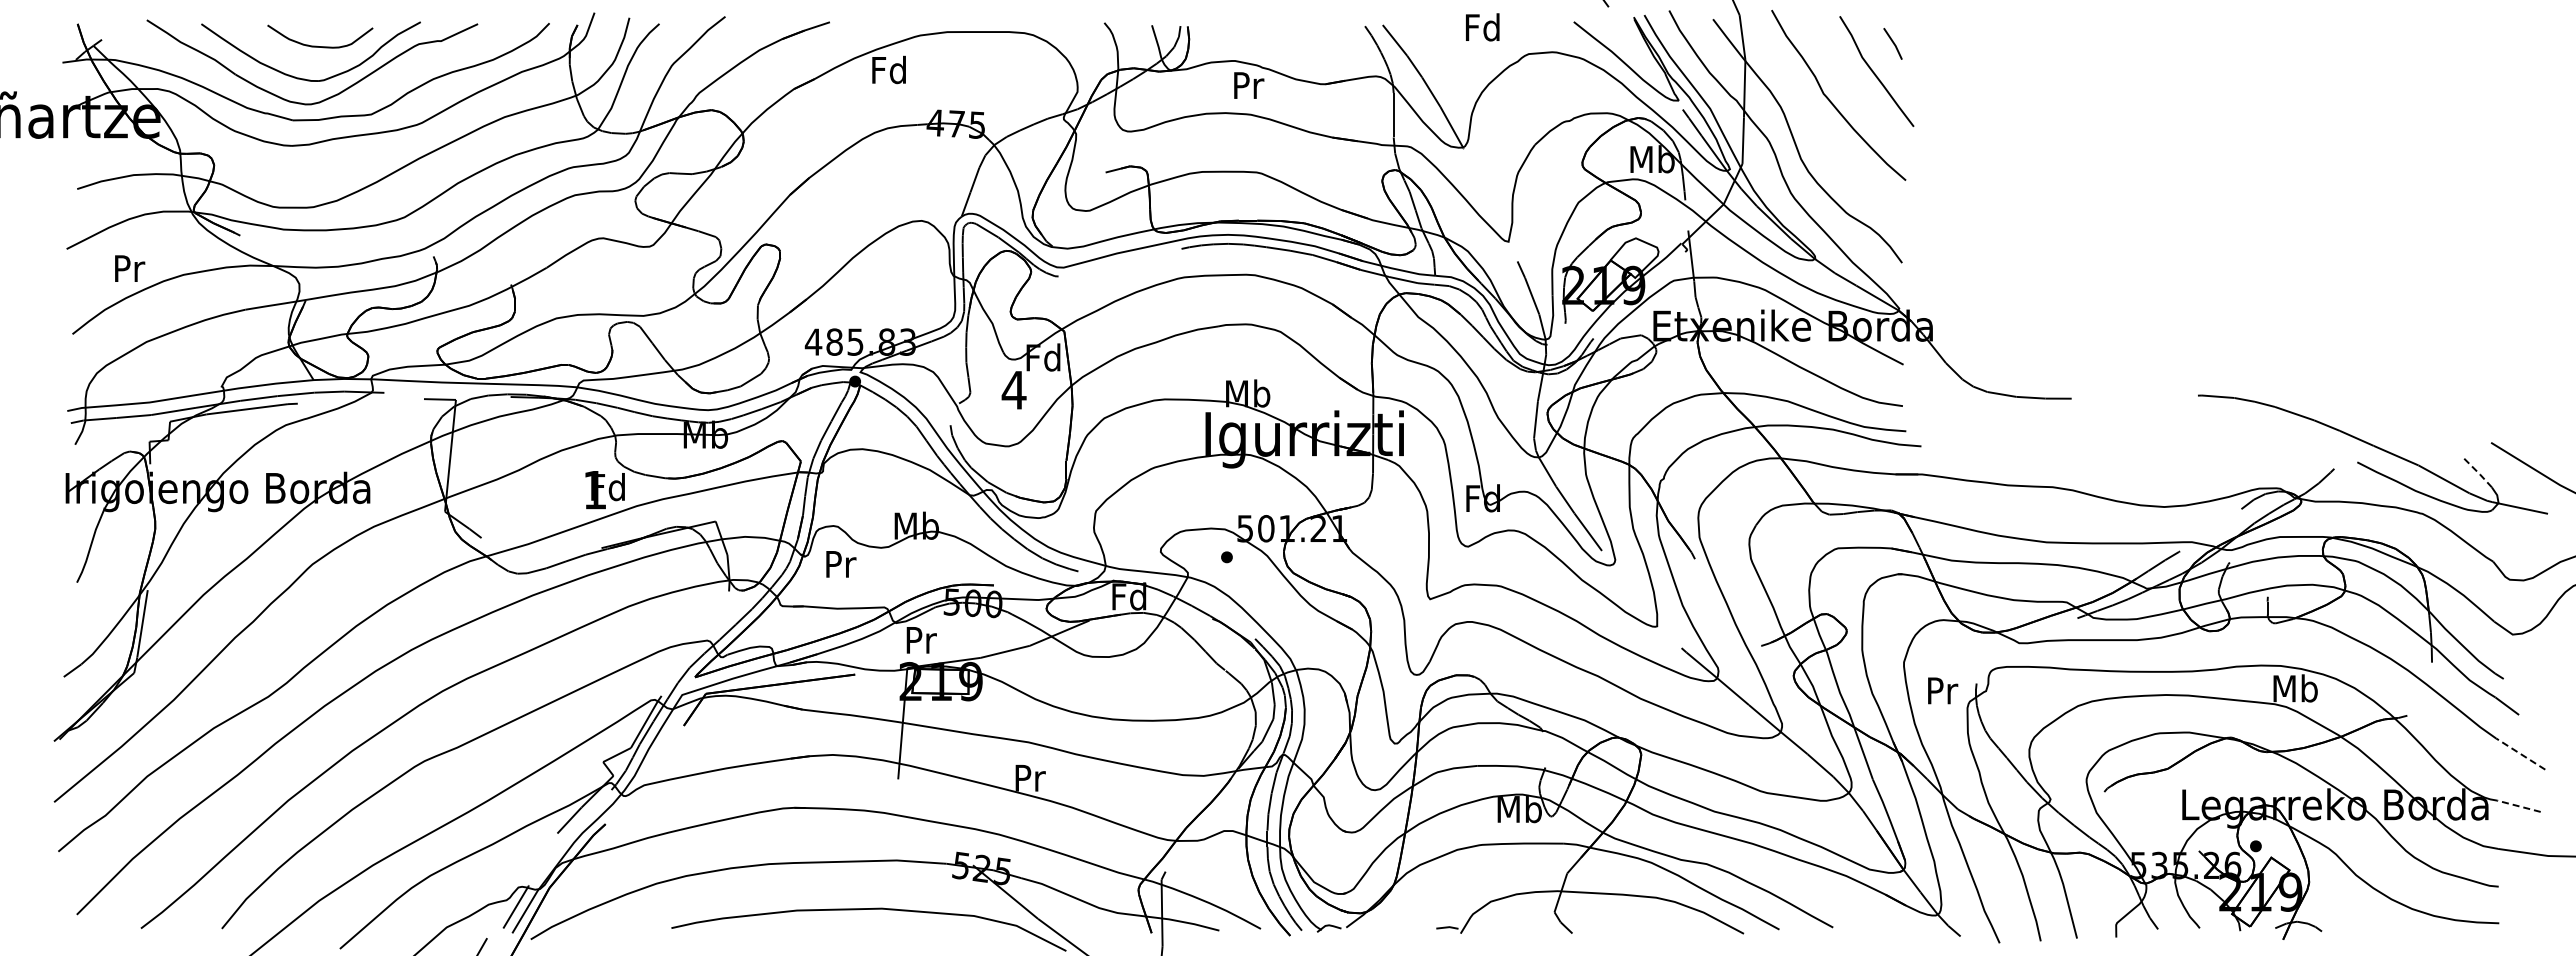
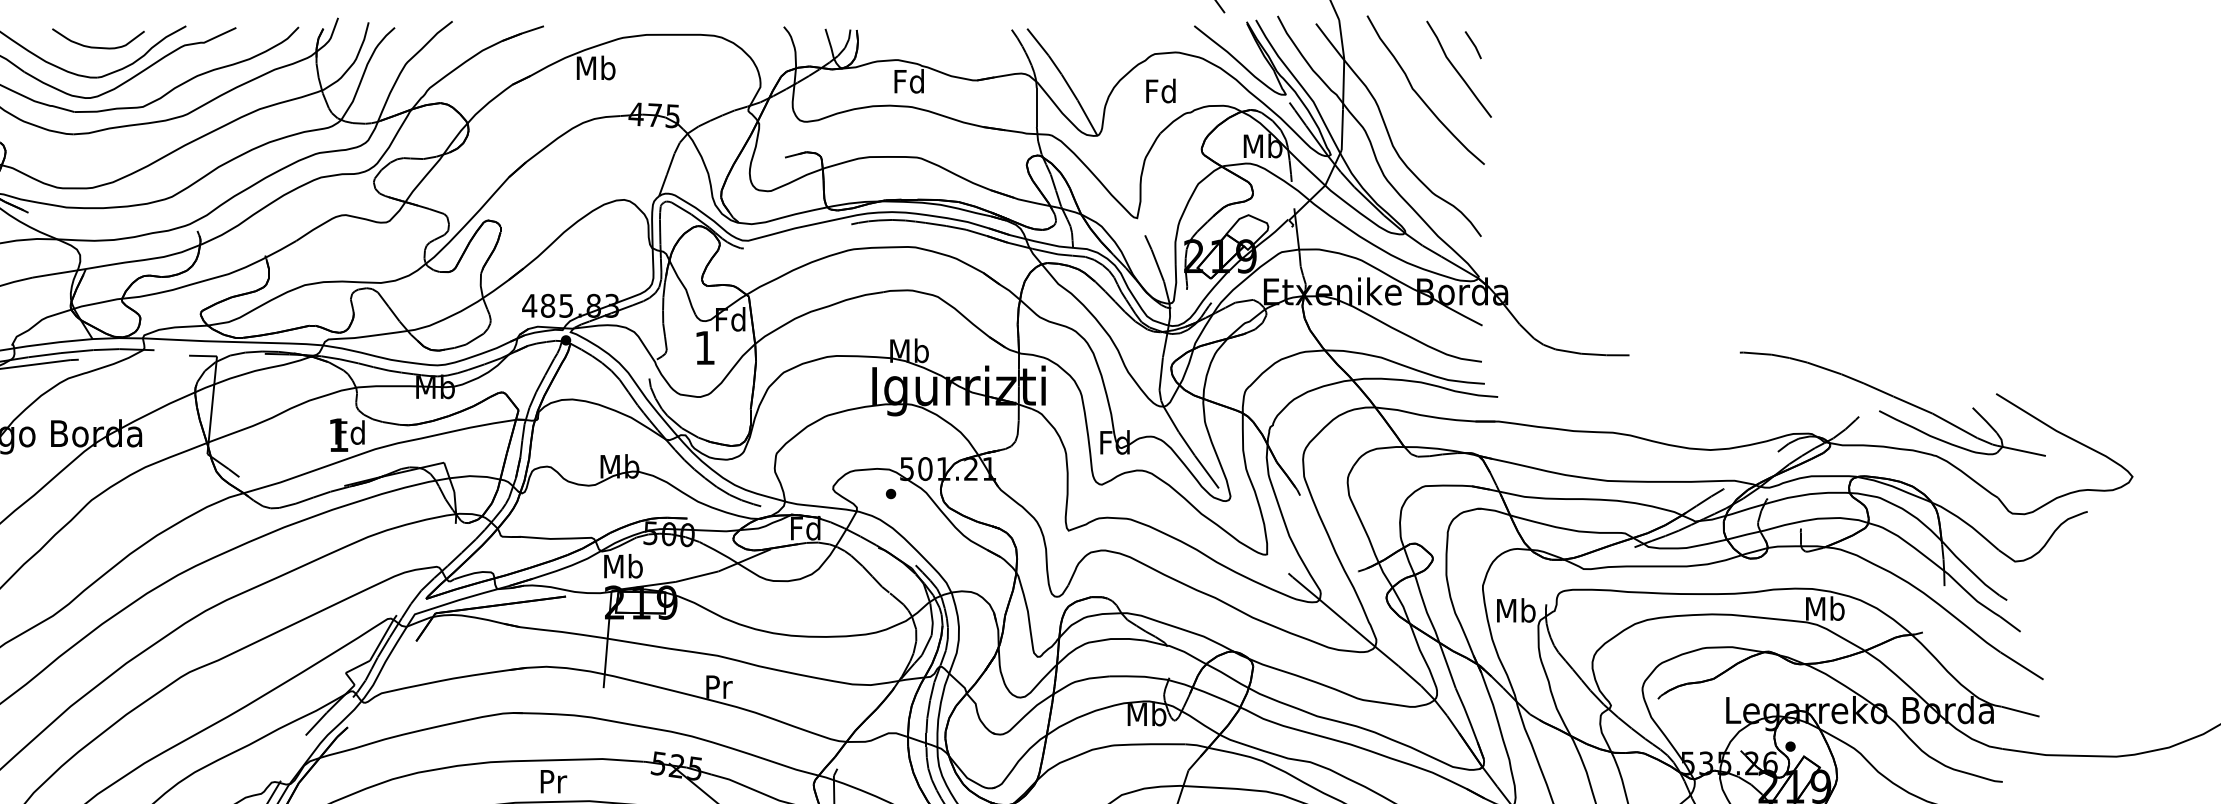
text: (1482, 27) -> (1160, 91), moved
text: (889, 69) -> (596, 67), Fd -> Mb
text: (1247, 85) -> (908, 81), Pr -> Fd
text: (1013, 390) -> (704, 348), 4 -> 1
line: (2478, 473) -> (1985, 420), dashed -> solid
text: (841, 564) -> (554, 781), moved
text: (920, 639) -> (623, 565), Pr -> Mb
text: (1942, 690) -> (1516, 610), Pr -> Mb
line: (2520, 753) -> (2021, 665), dashed -> solid
line: (2518, 806) -> (2020, 711), dashed -> solid

